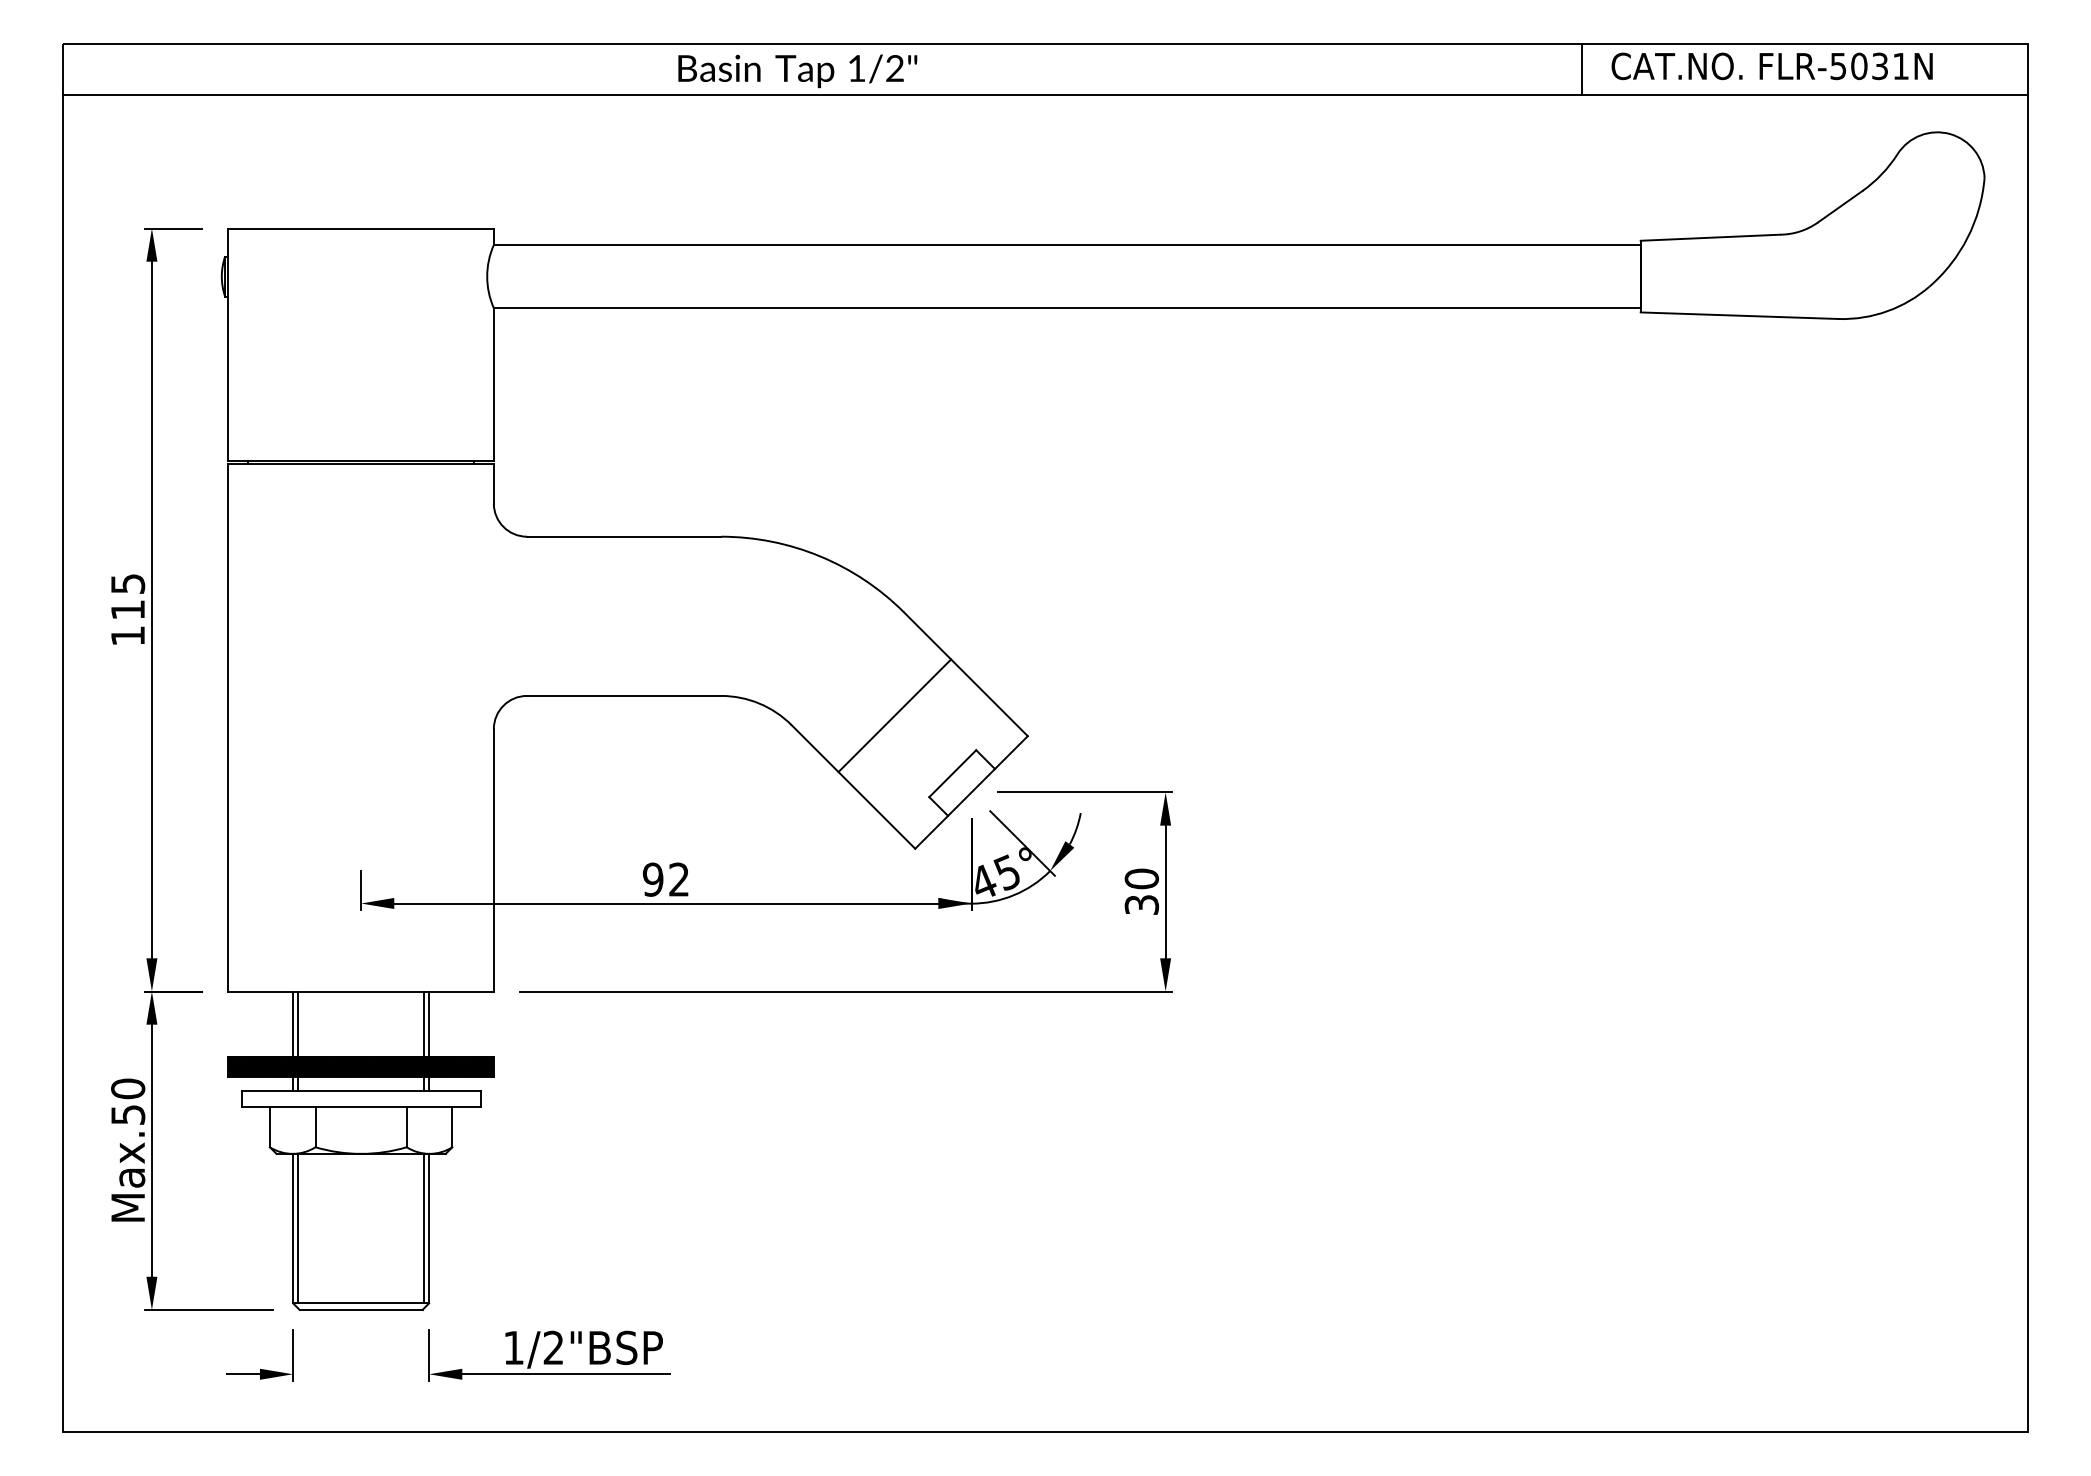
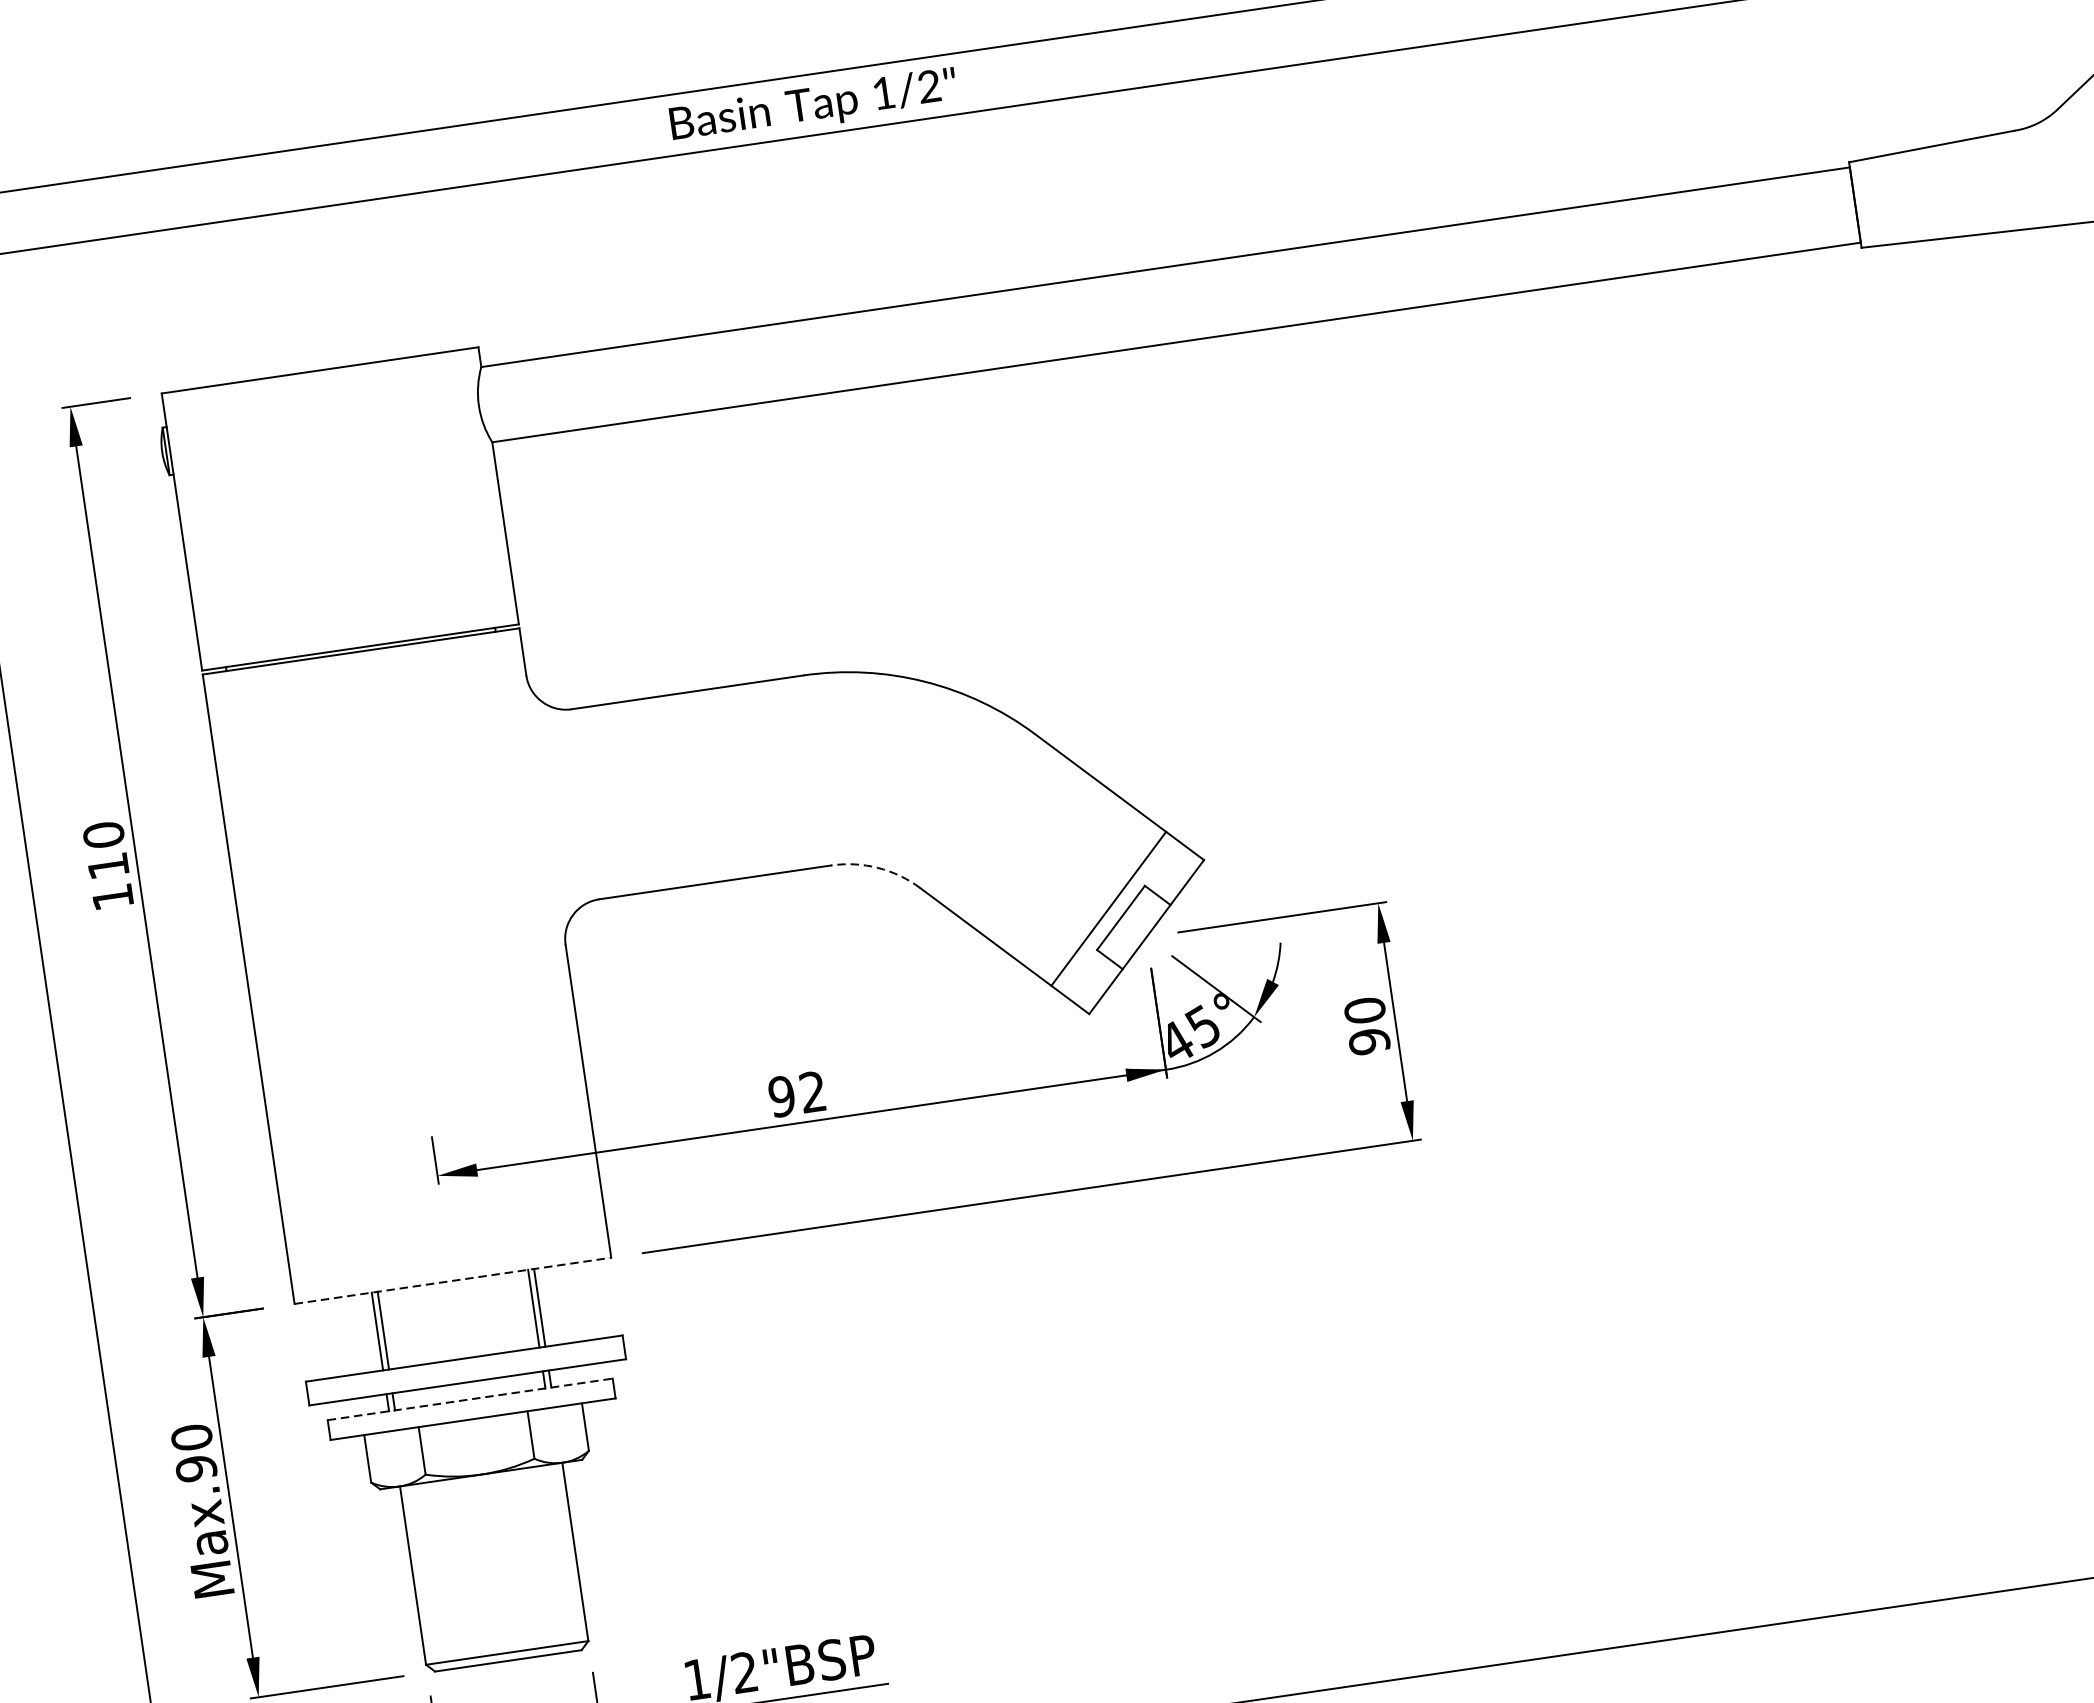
text: (127, 583) -> (103, 834), 115 -> 110
arc: (759, 703) -> (878, 867), solid -> dashed
line: (894, 715) -> (1108, 908), moved
text: (1141, 904) -> (1368, 1041), 30 -> 90
line: (361, 991) -> (453, 1280), solid -> dashed
hatch: (360, 1066) -> (465, 1370), removed
line: (361, 1090) -> (470, 1398), solid -> dashed
text: (128, 1114) -> (196, 1468), Max.50 -> Max.90
line: (298, 1228) -> (419, 1574), removed
line: (424, 1228) -> (569, 1552), removed

